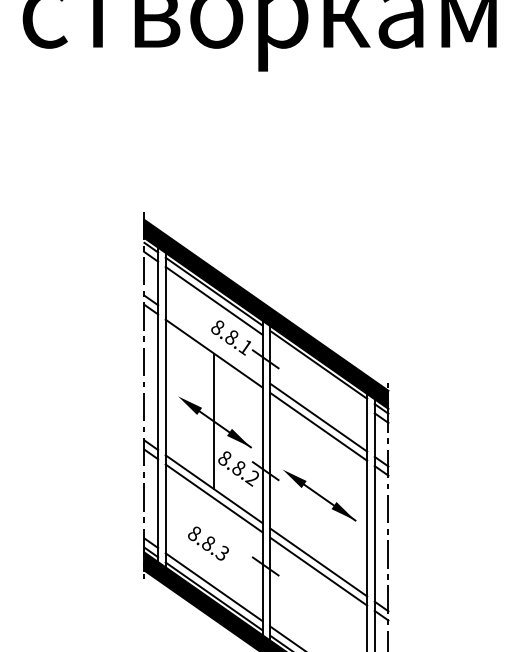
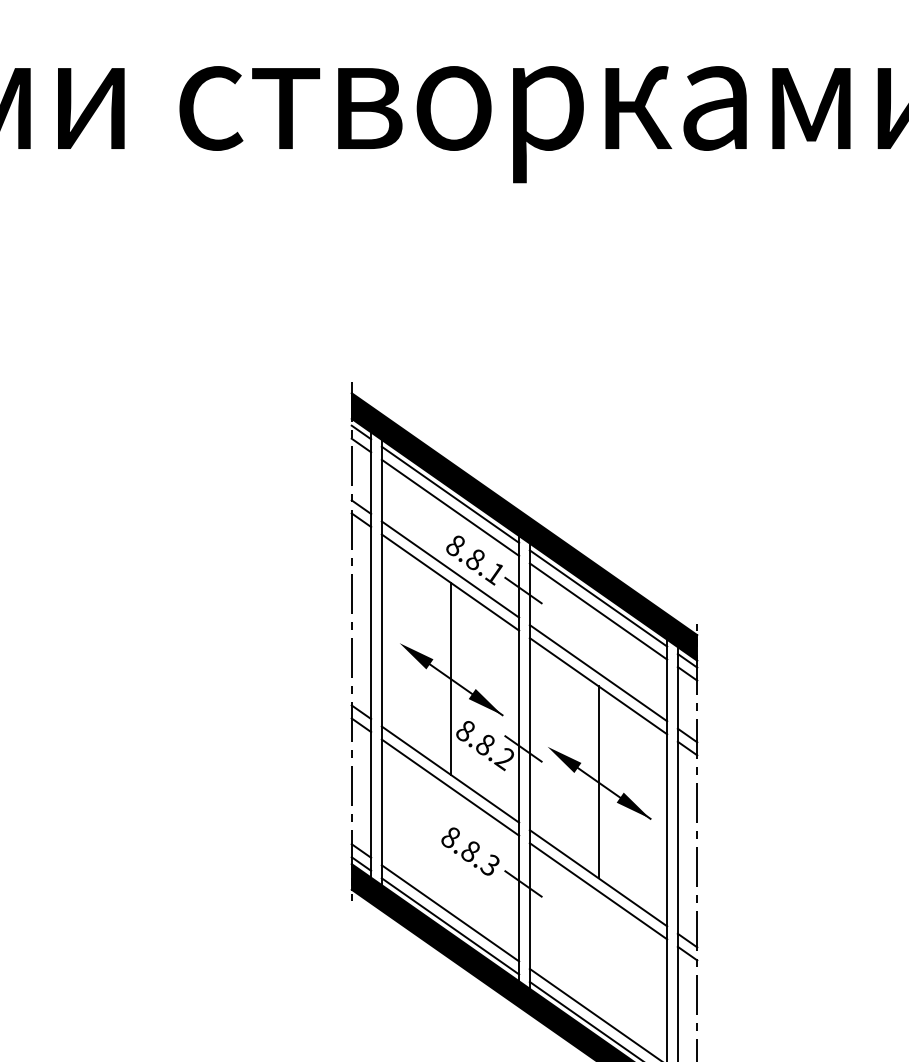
line: (214, 344) -> (450, 569), added
line: (318, 374) -> (598, 611), added
line: (318, 494) -> (598, 782), added
text: (208, 543) -> (470, 851), moved

